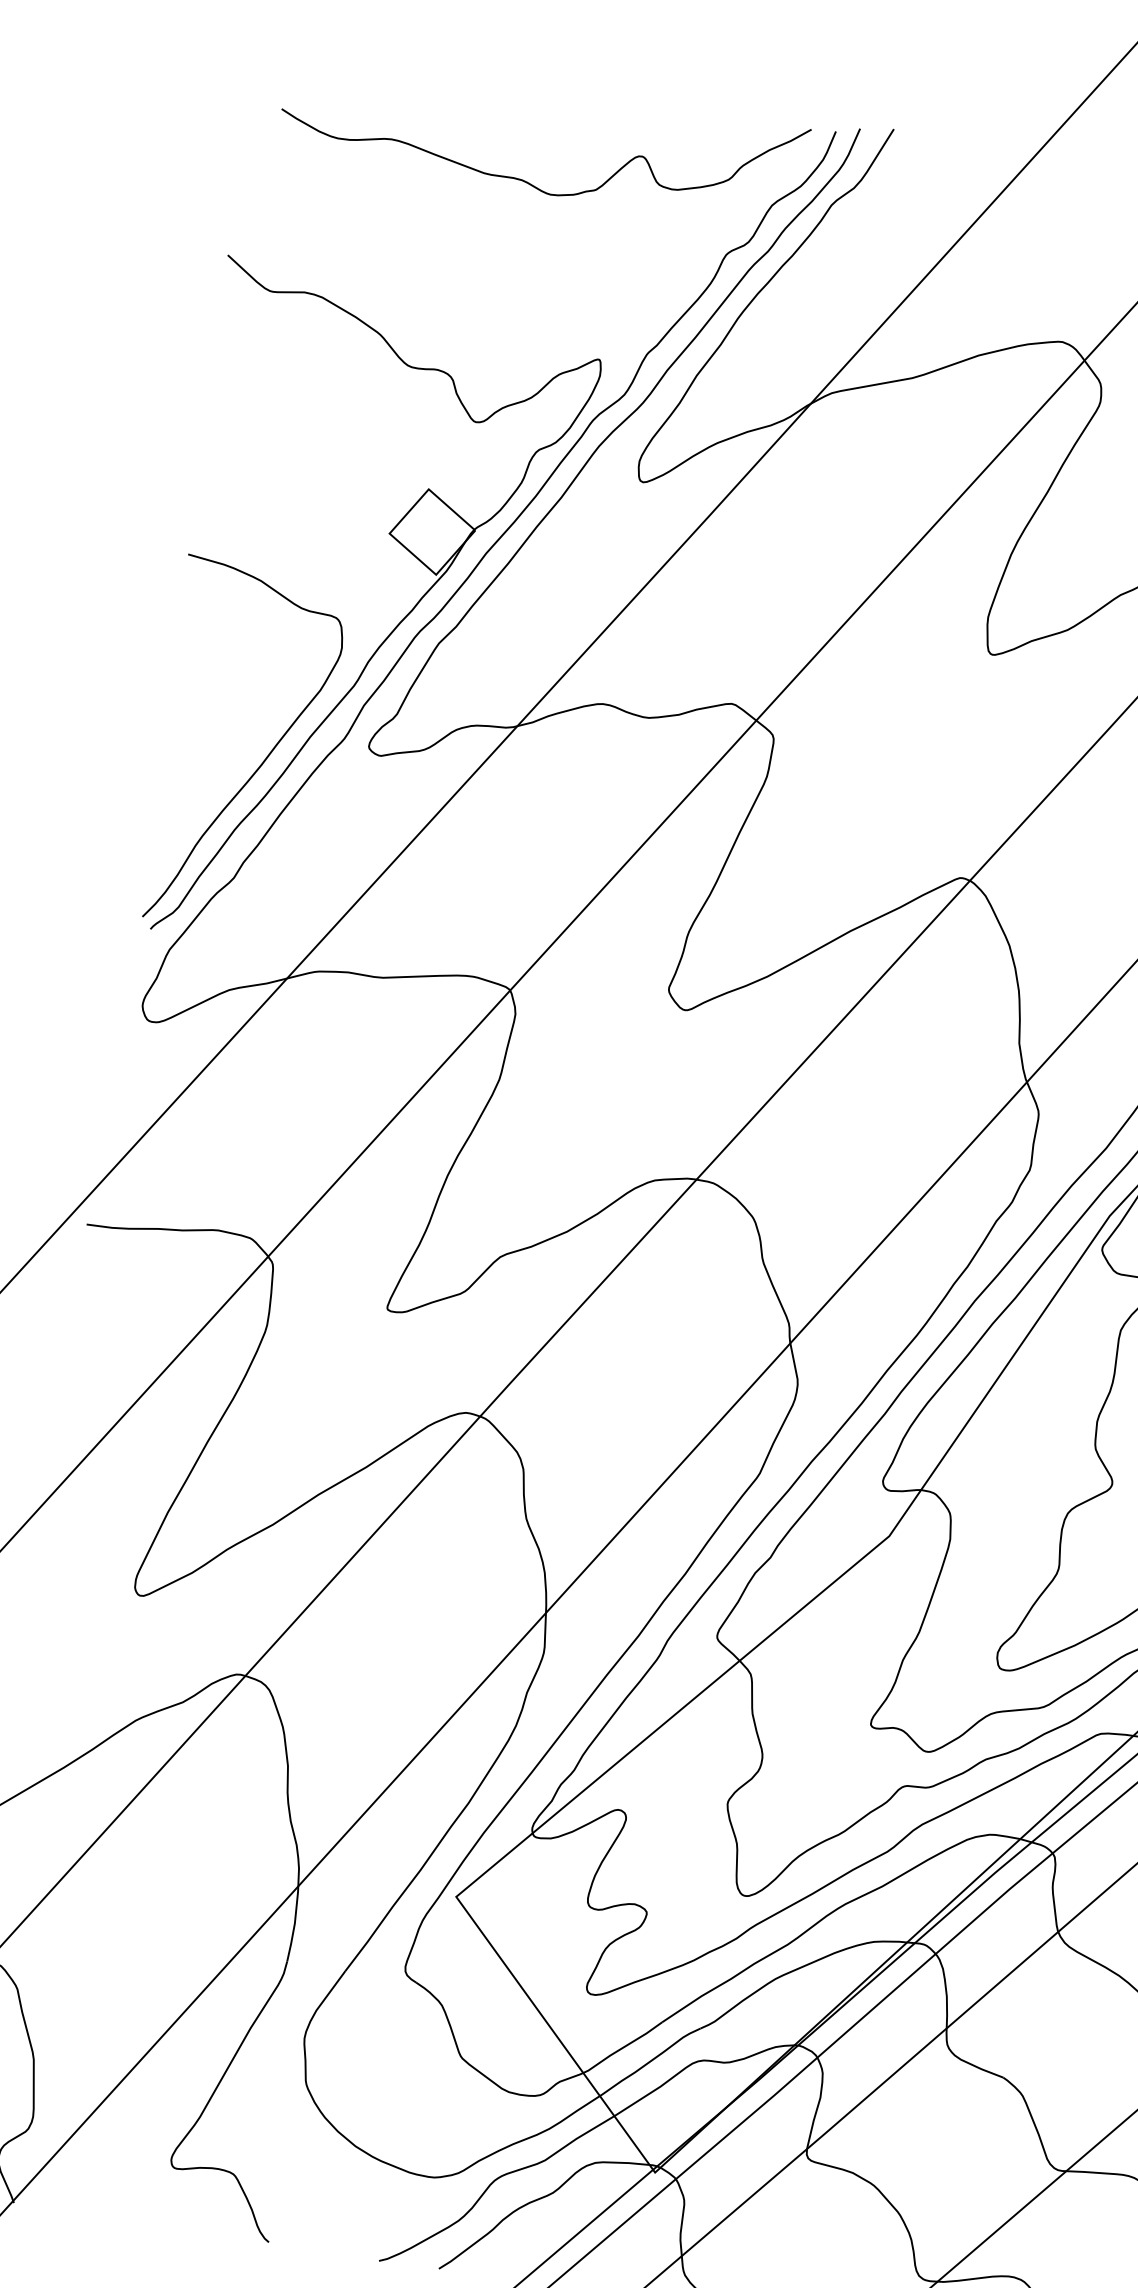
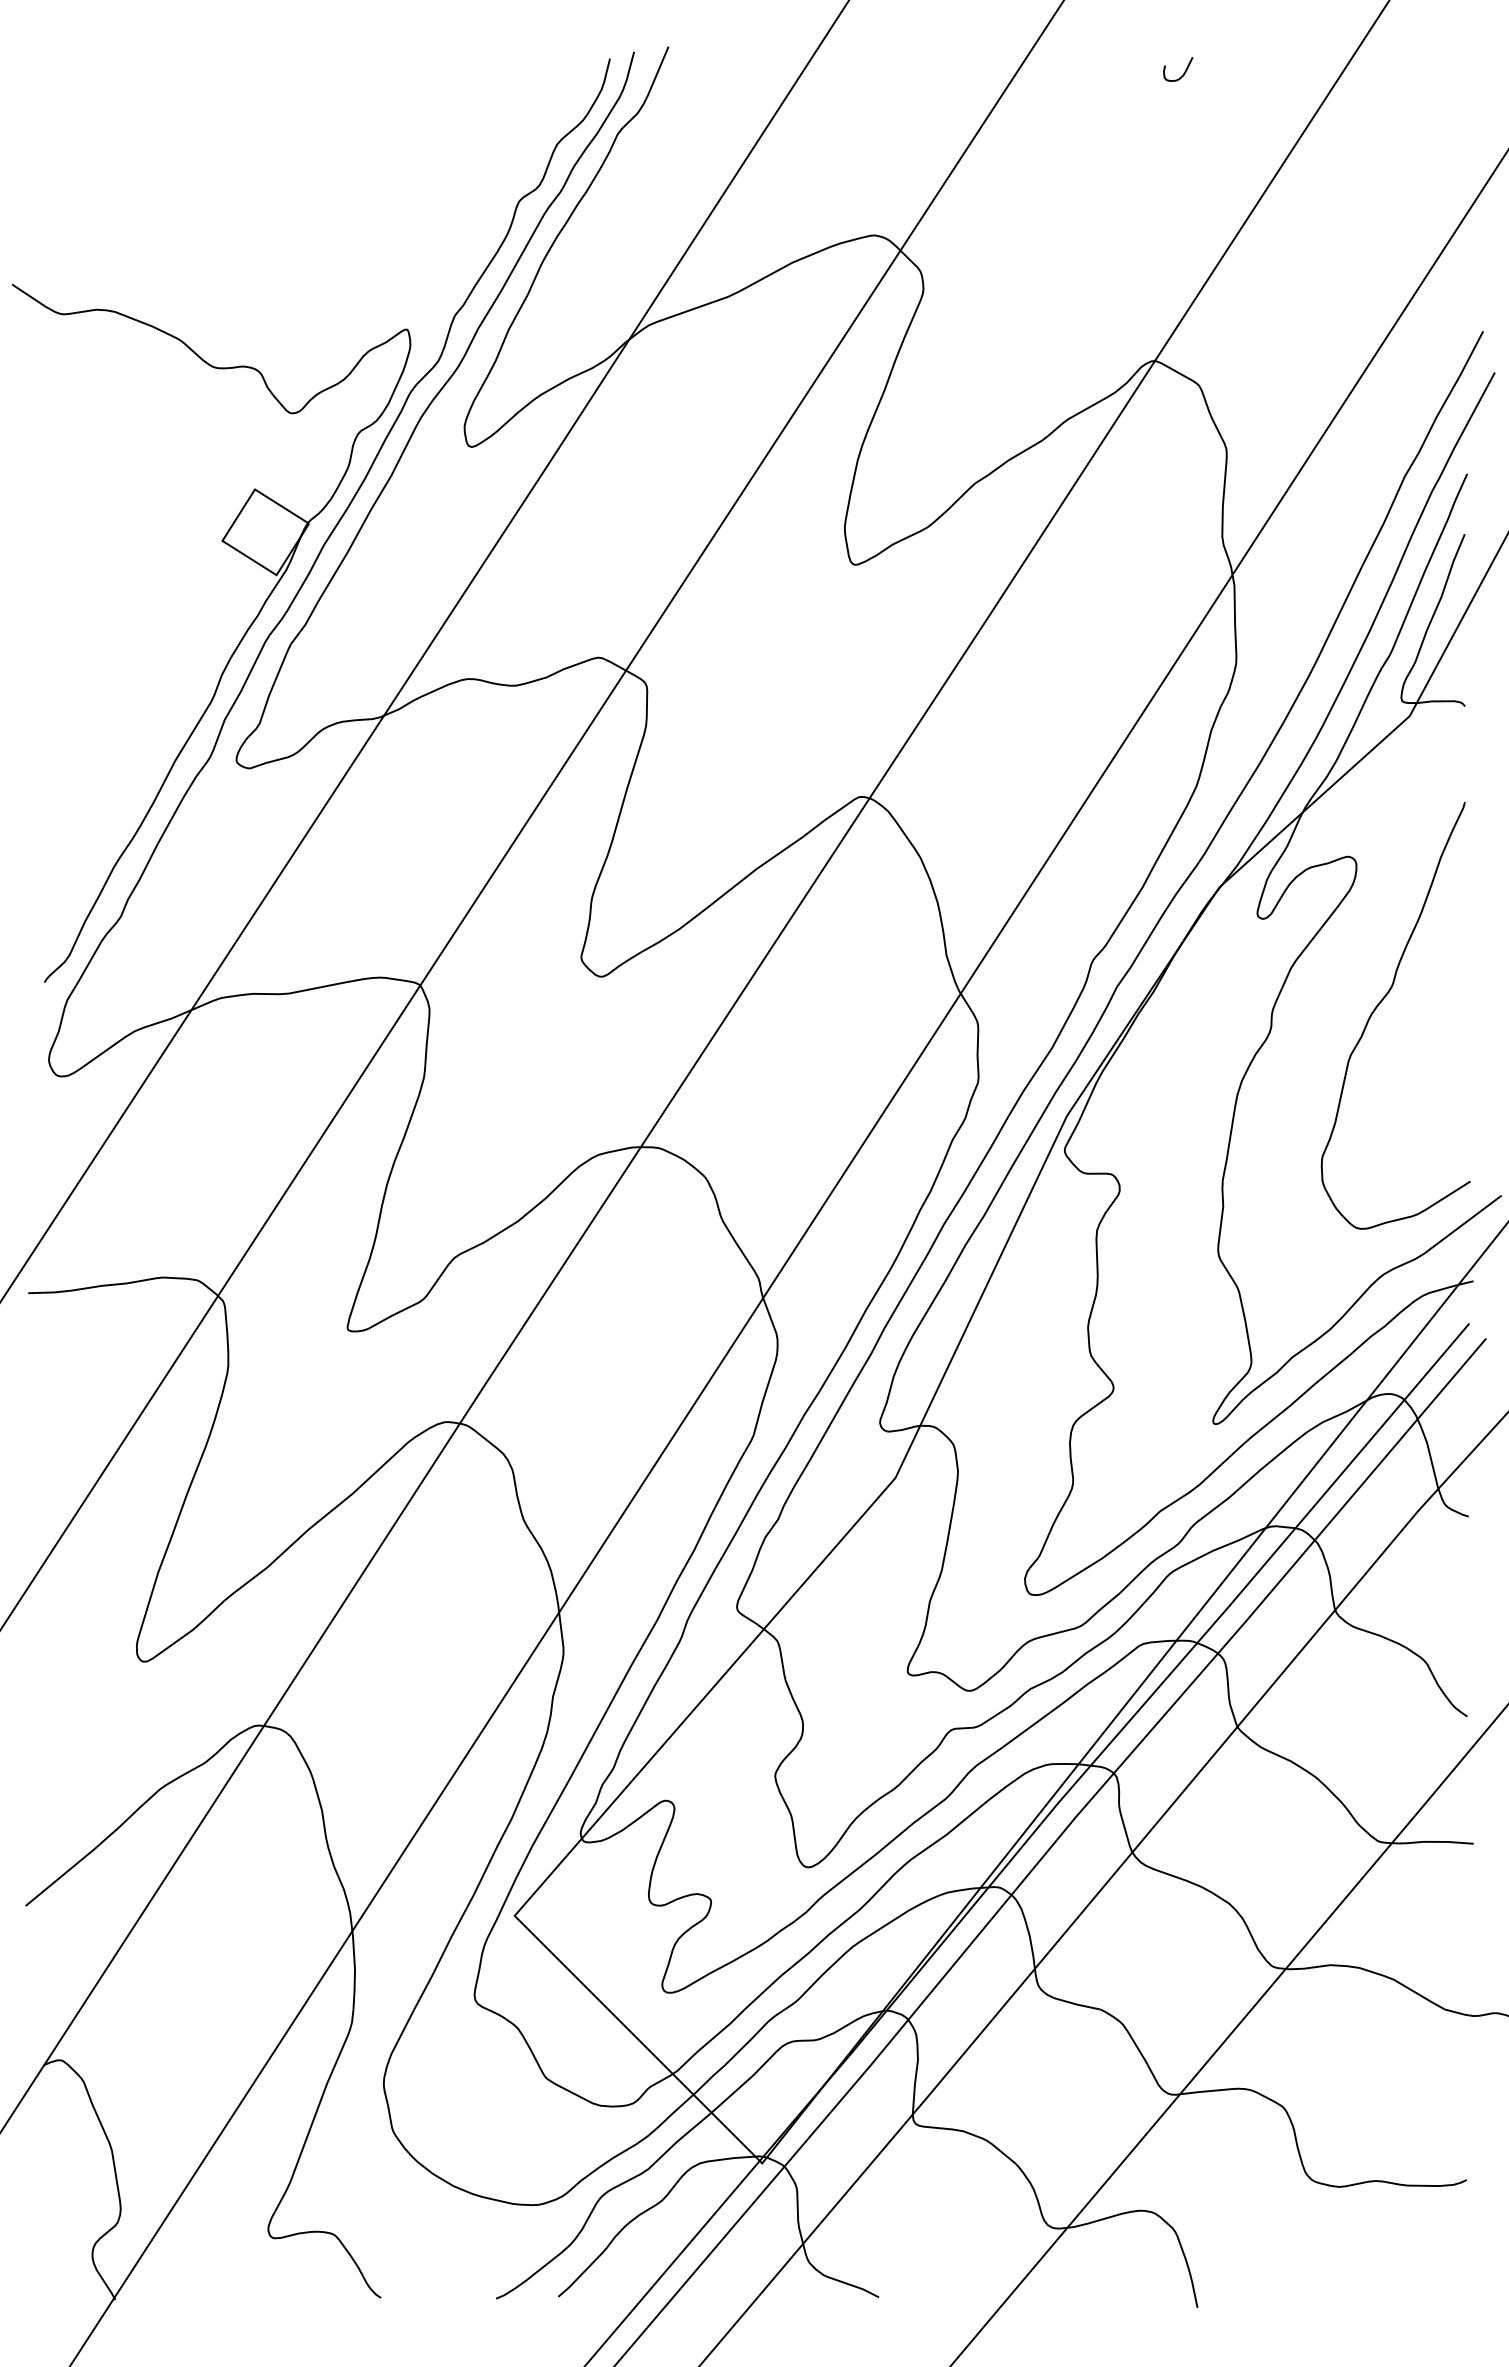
curve: (524, 180) -> (301, 159), removed
curve: (262, 762) -> (130, 794), removed

